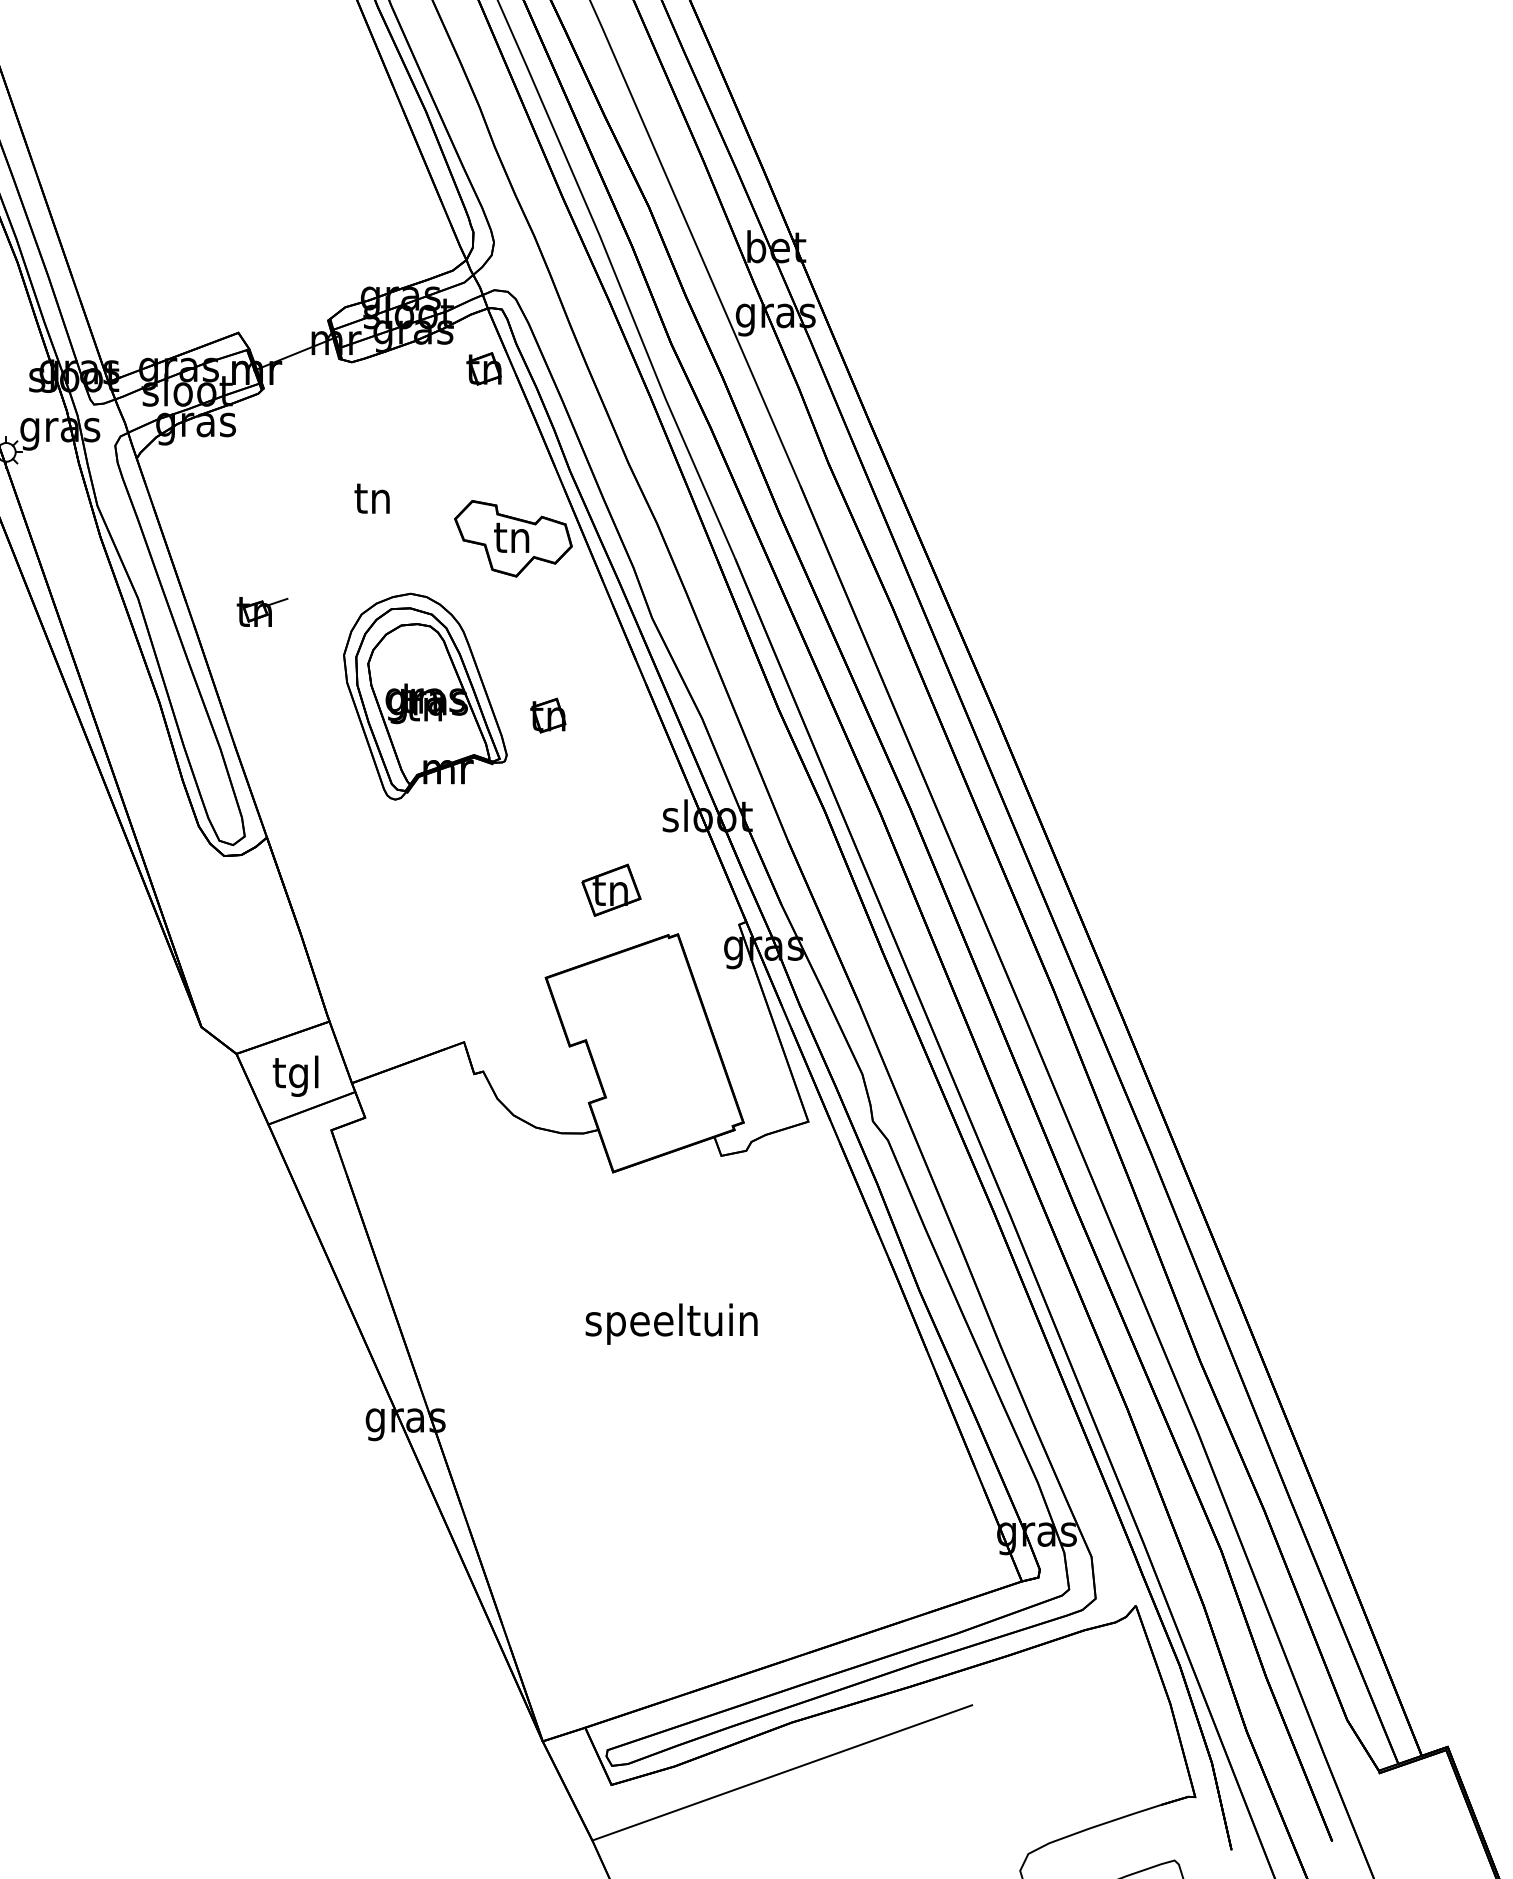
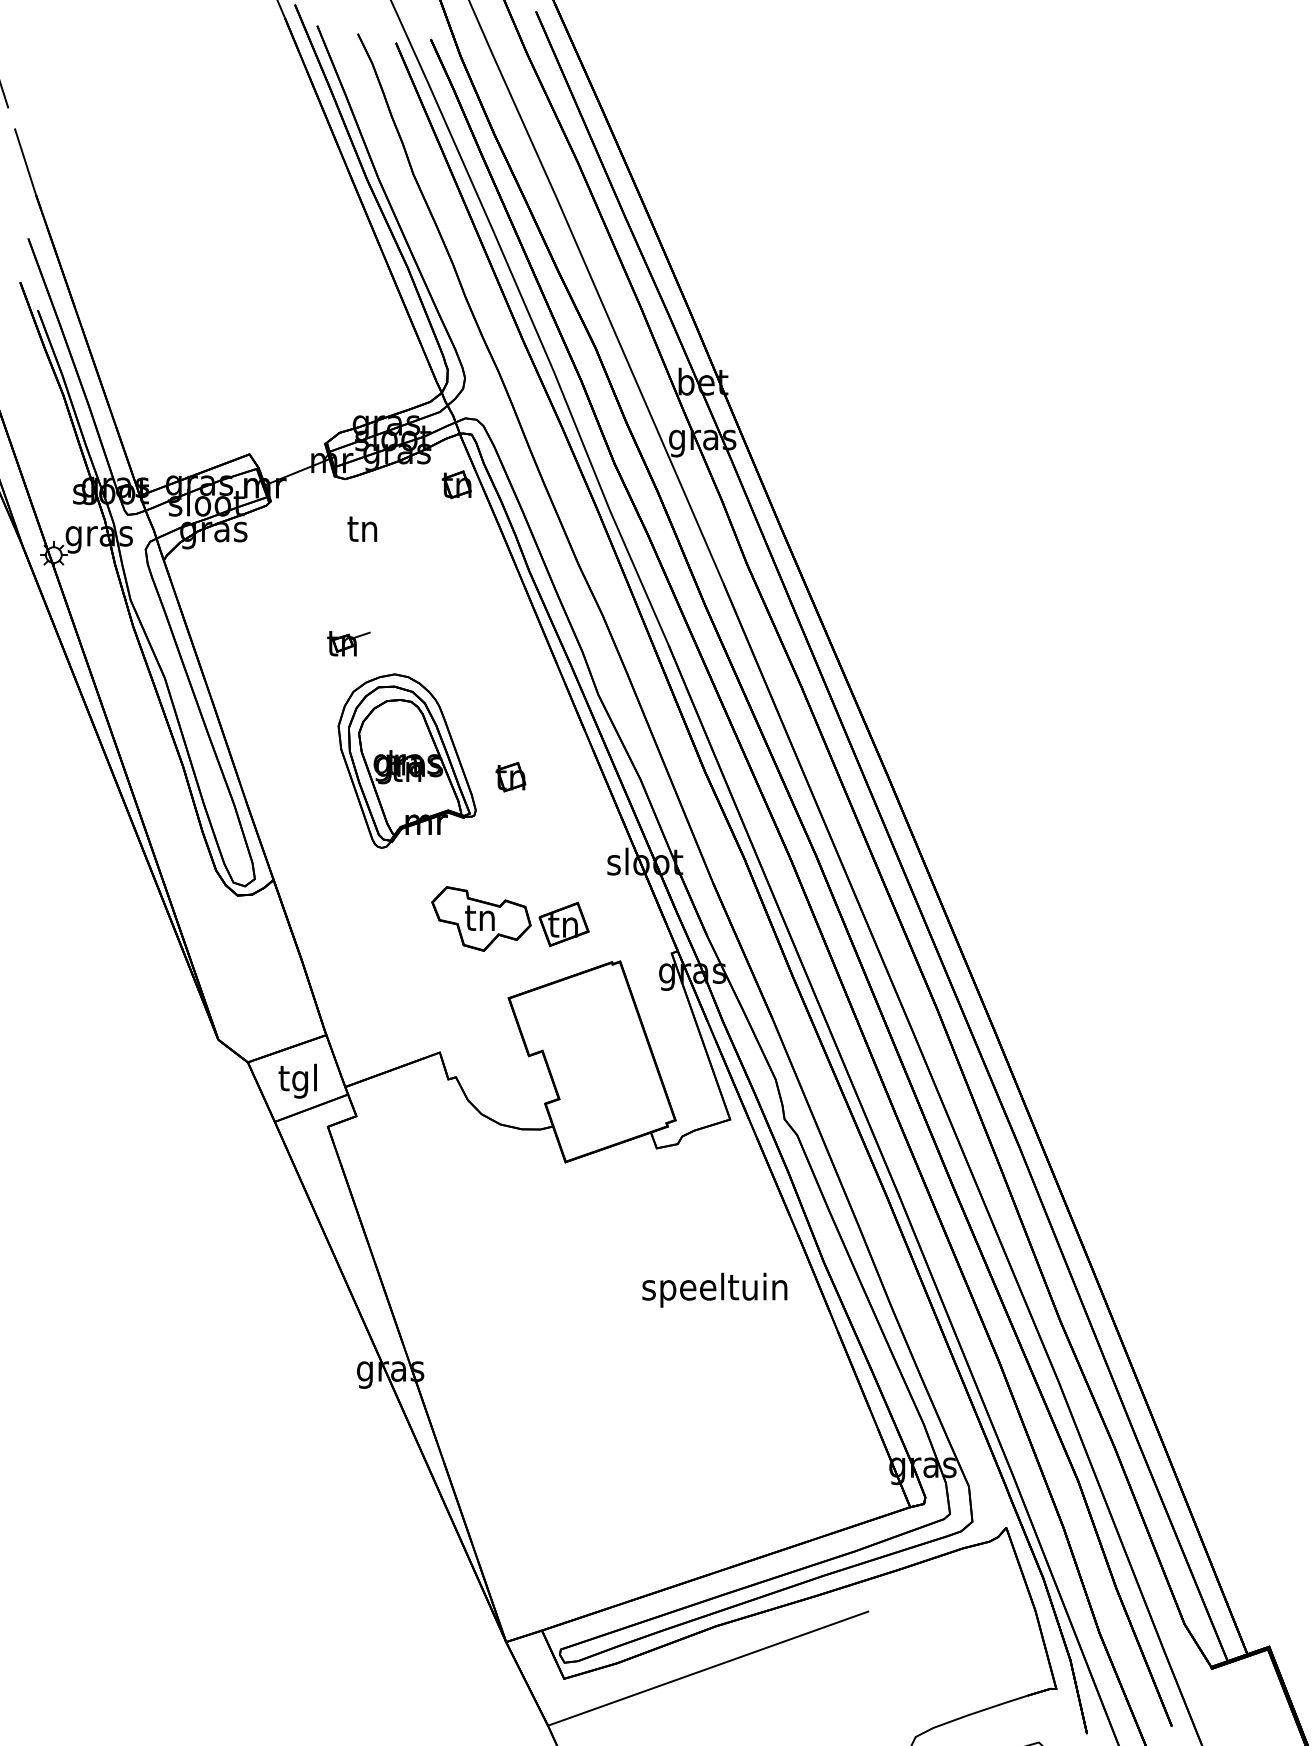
text: (372, 497) -> (362, 528), moved
part: (513, 538) -> (481, 918), moved
part: (262, 611) -> (348, 643), moved
text: (671, 1323) -> (714, 1289), moved

